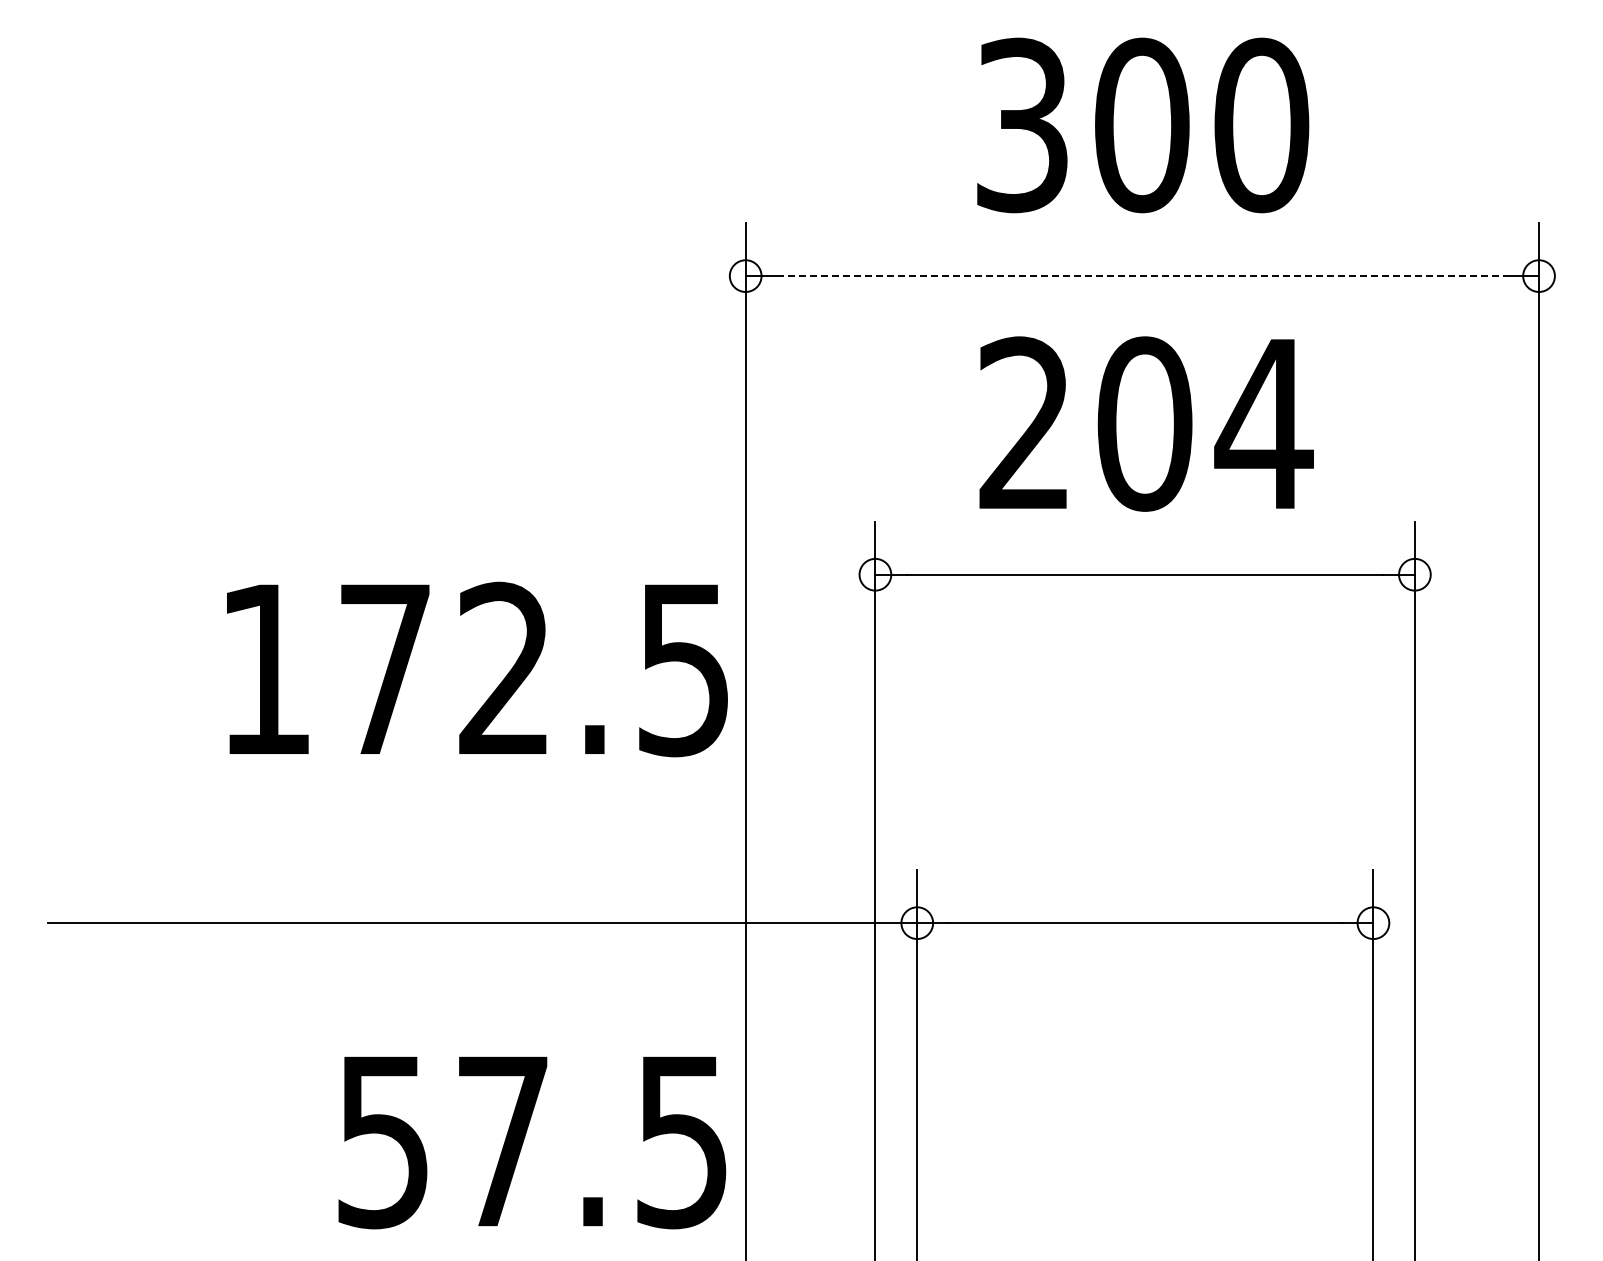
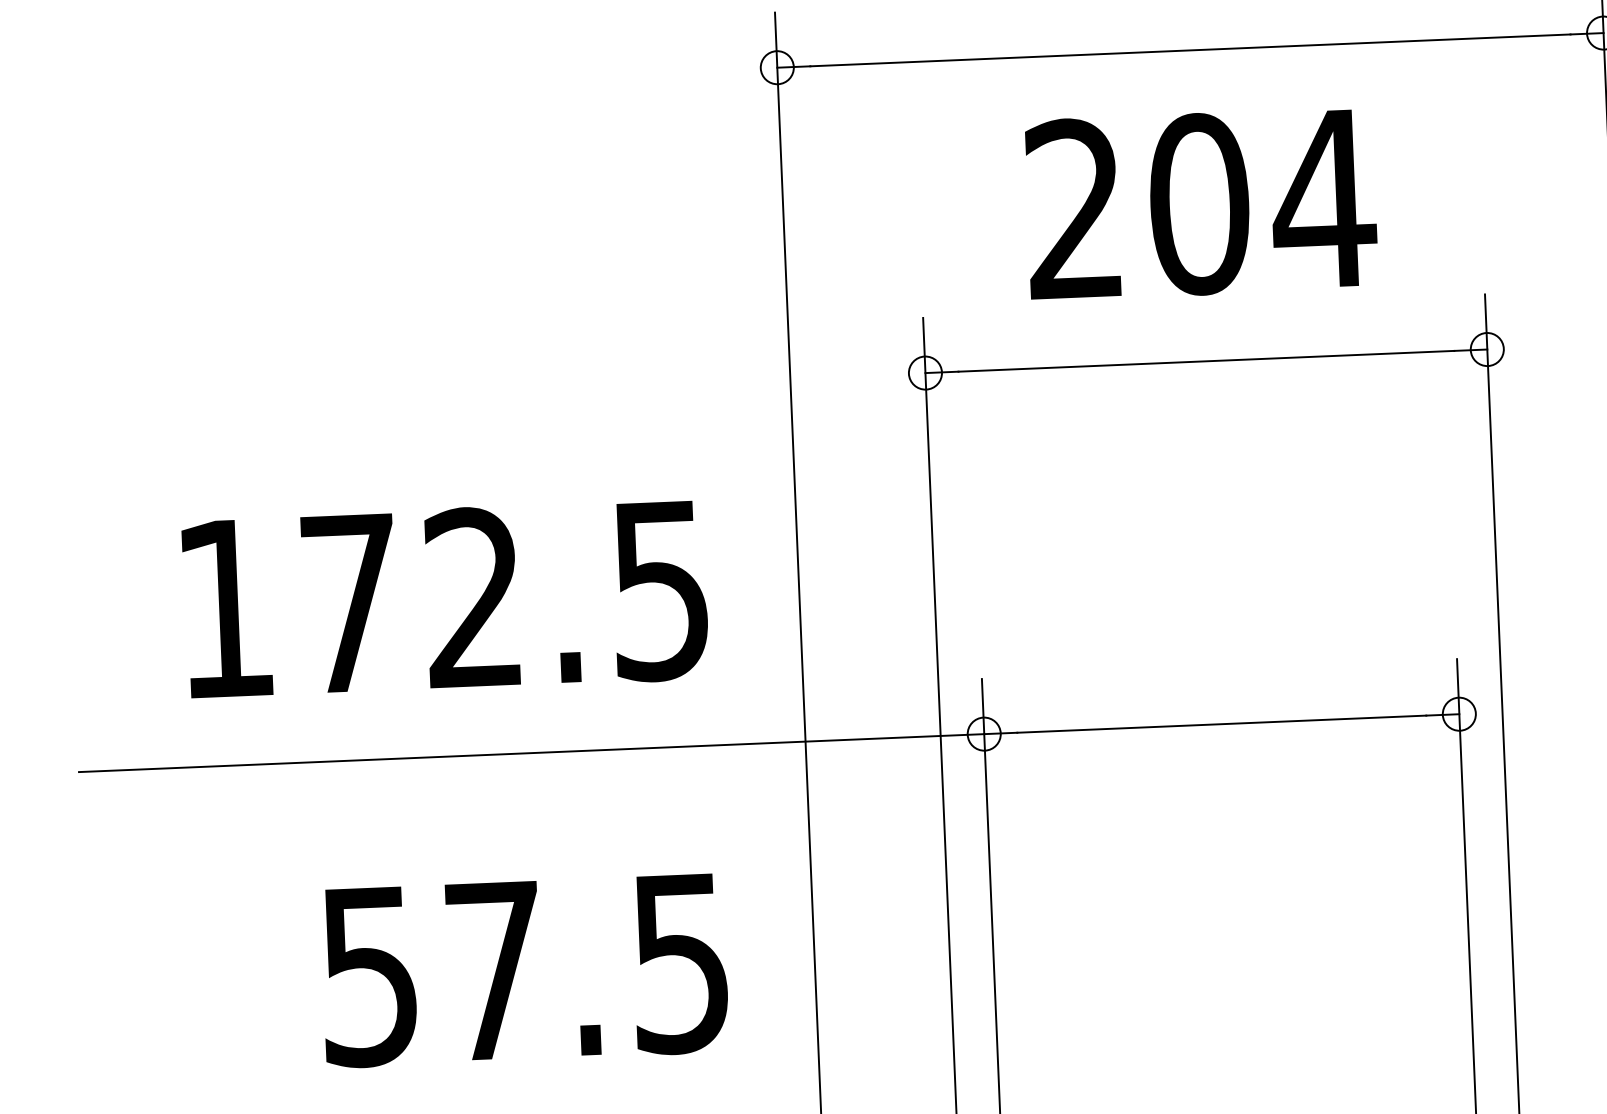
line: (1142, 276) -> (1190, 50), dashed -> solid
text: (477, 669) -> (445, 599), moved
text: (532, 1142) -> (524, 970), moved

